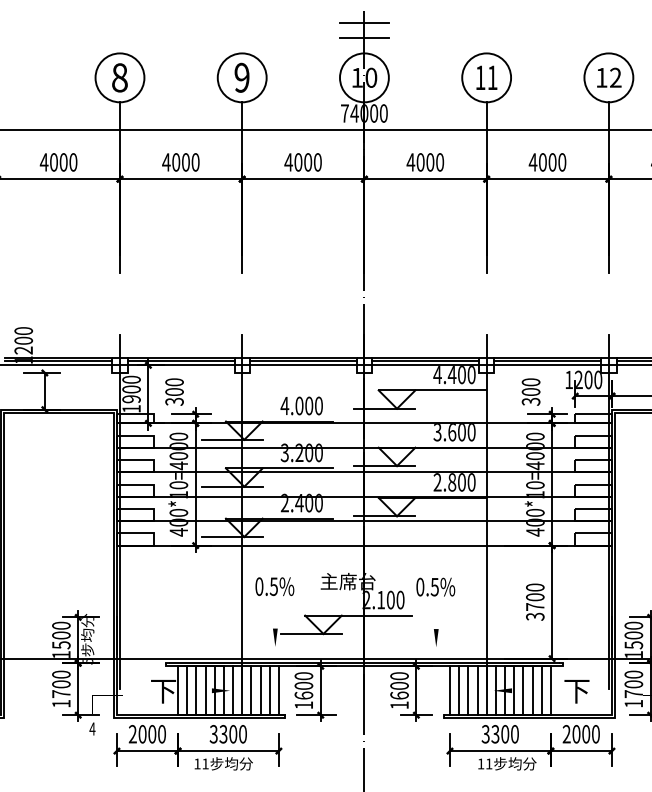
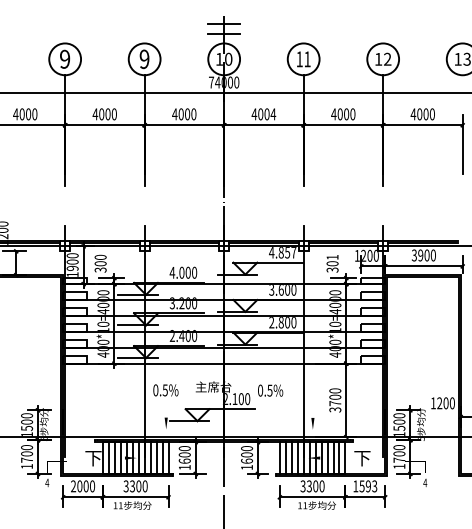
text: (120, 78) -> (65, 59), 8 -> 9
text: (440, 162) -> (273, 114), 4000 -> 4004
text: (461, 374) -> (287, 252), 4.400 -> 4.857
text: (530, 380) -> (332, 256), 300 -> 301
line: (435, 637) -> (312, 423), moved
text: (581, 734) -> (365, 486), 2000 -> 1593

